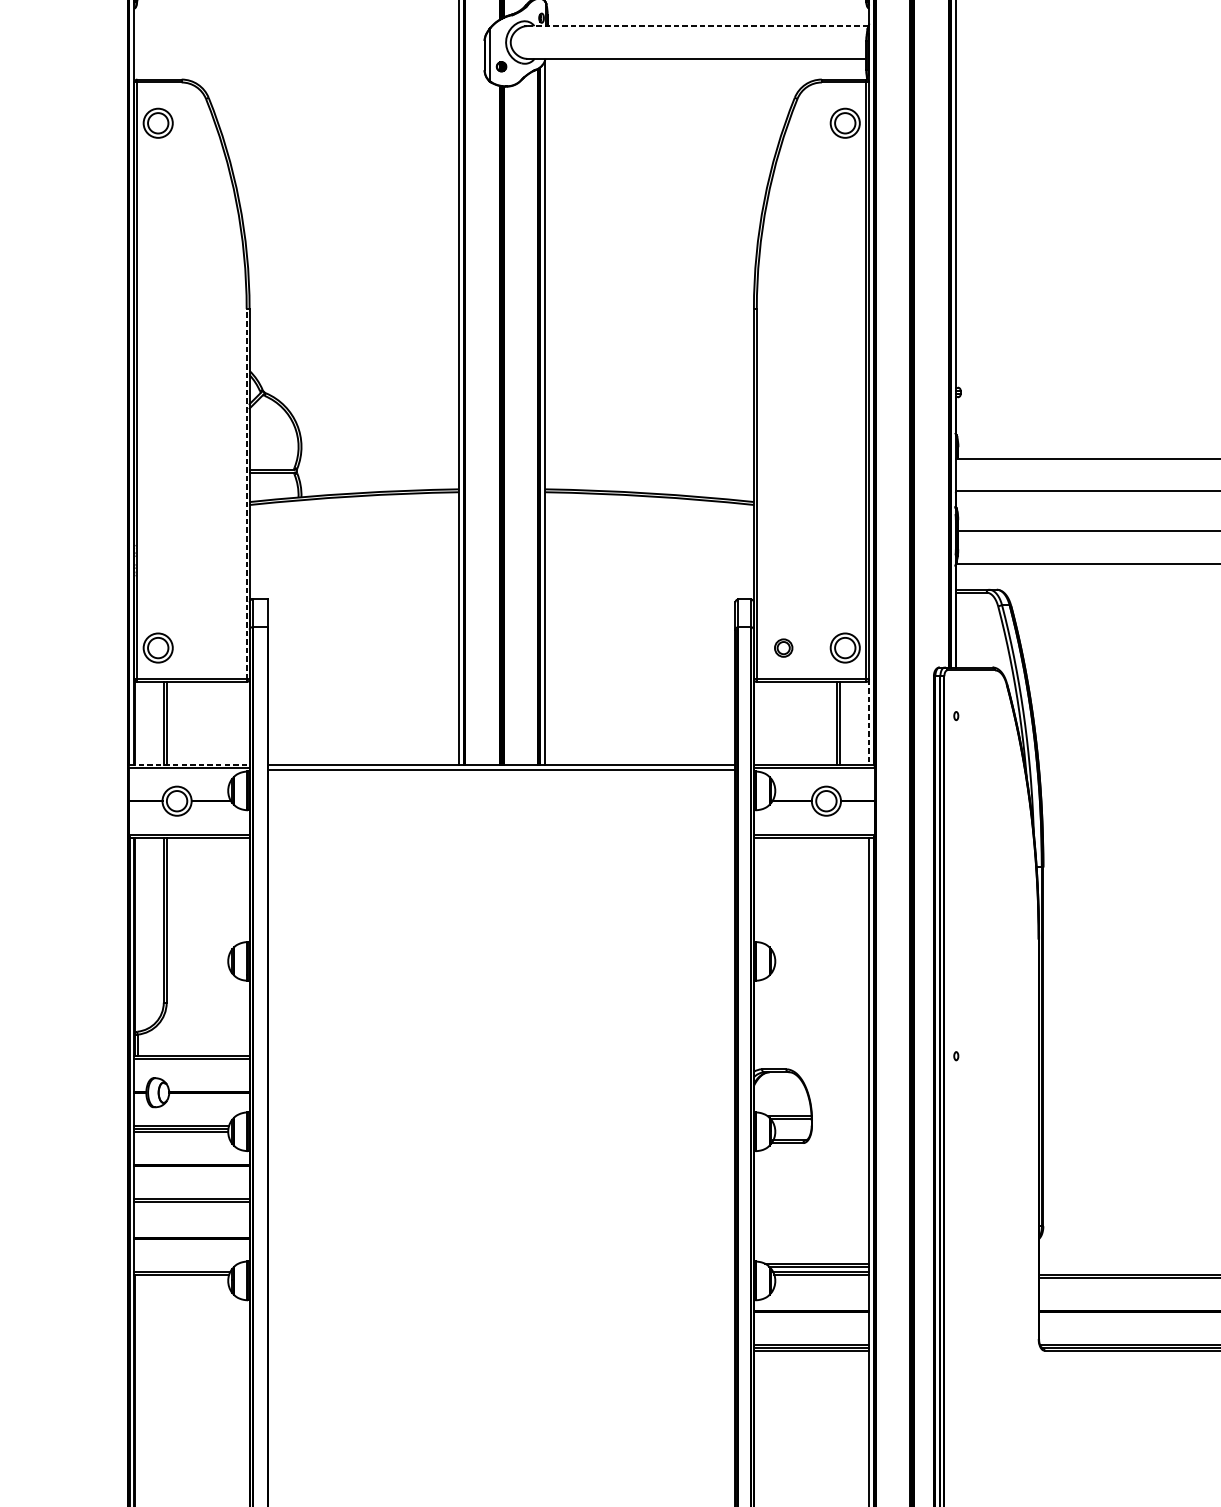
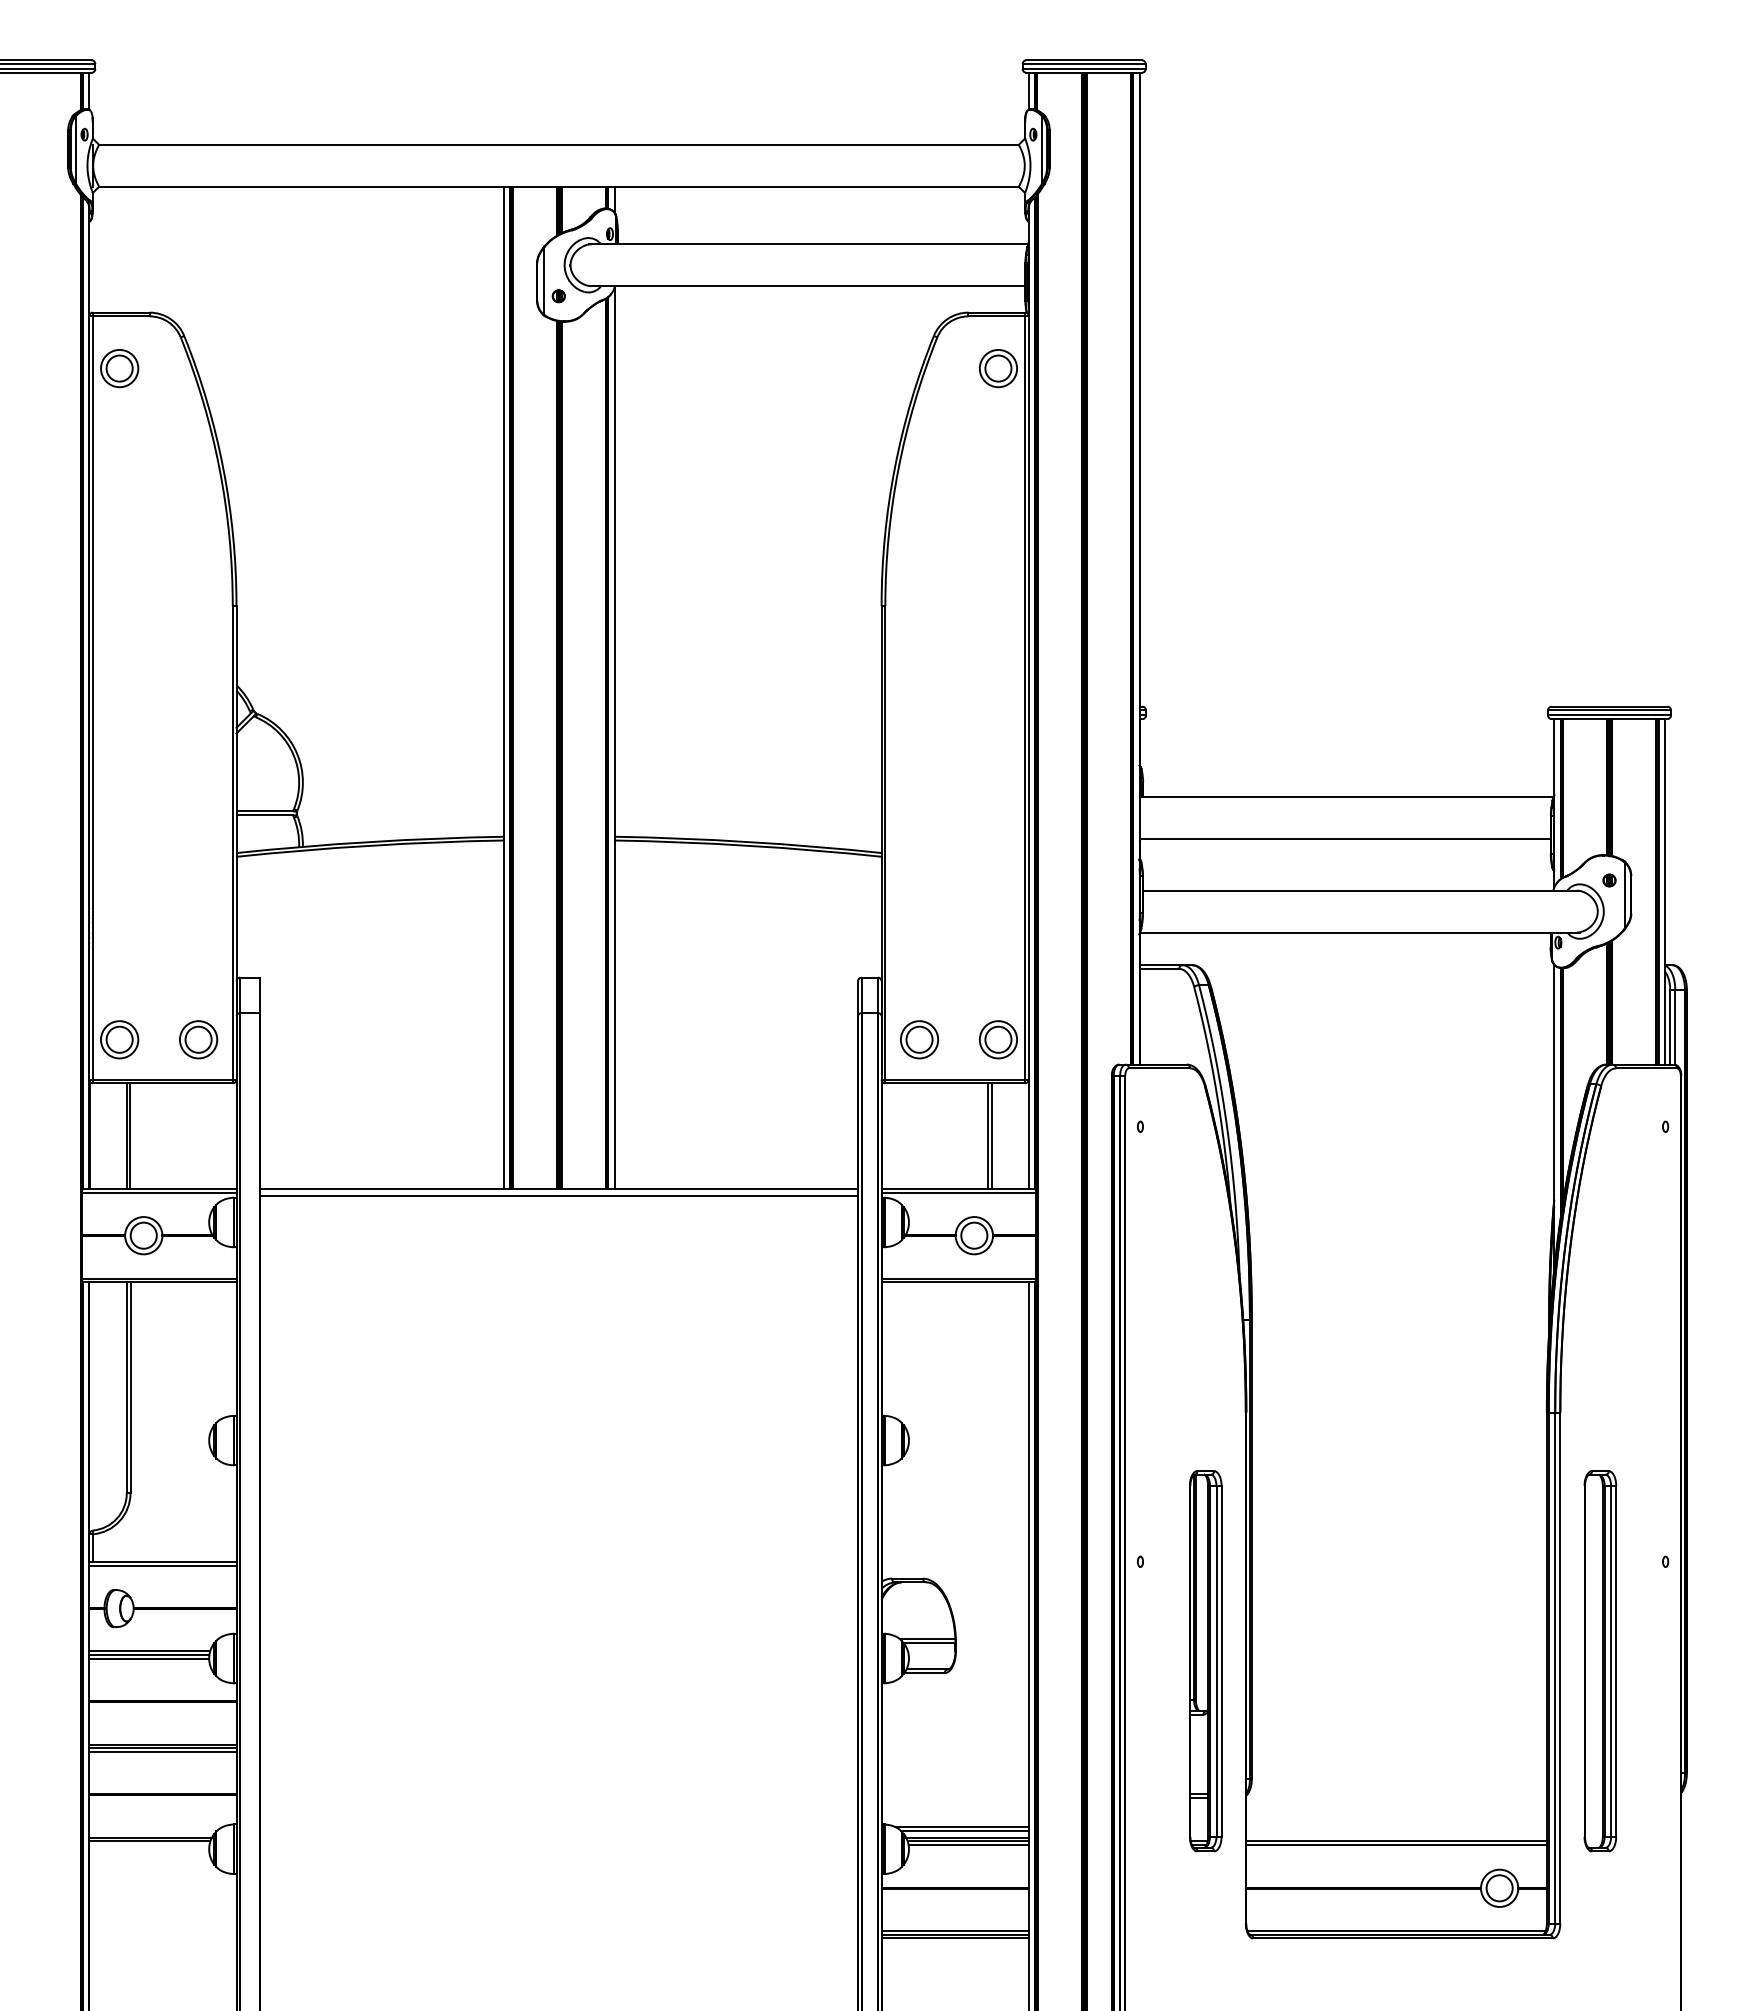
line: (697, 26) -> (809, 244), dashed -> solid
line: (246, 493) -> (232, 842), dashed -> solid
part: (219, 647) -> (198, 1039), added
part: (783, 647) -> (919, 1039), size x1.67
line: (868, 722) -> (1028, 1135), dashed -> solid
line: (189, 764) -> (159, 1188), dashed -> solid
part: (1007, 1134) -> (1205, 1661), added
line: (191, 1204) -> (162, 1751), added
line: (821, 1277) -> (968, 1845), added

